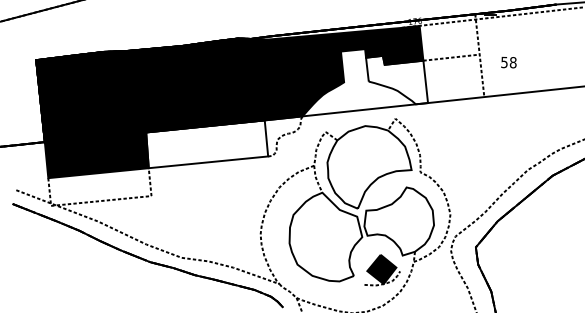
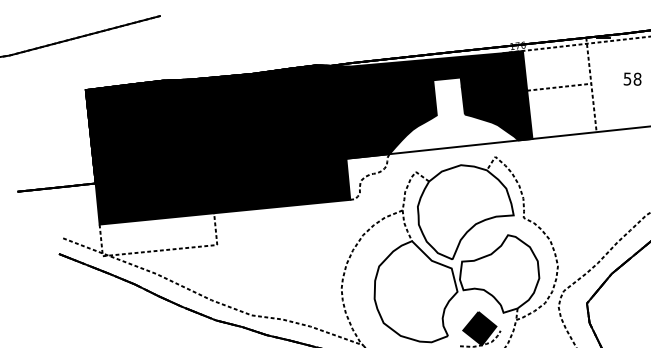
text: (508, 62) -> (632, 79), moved
fill: (397, 79) -> (497, 112), added
fill: (207, 144) -> (281, 186), added

